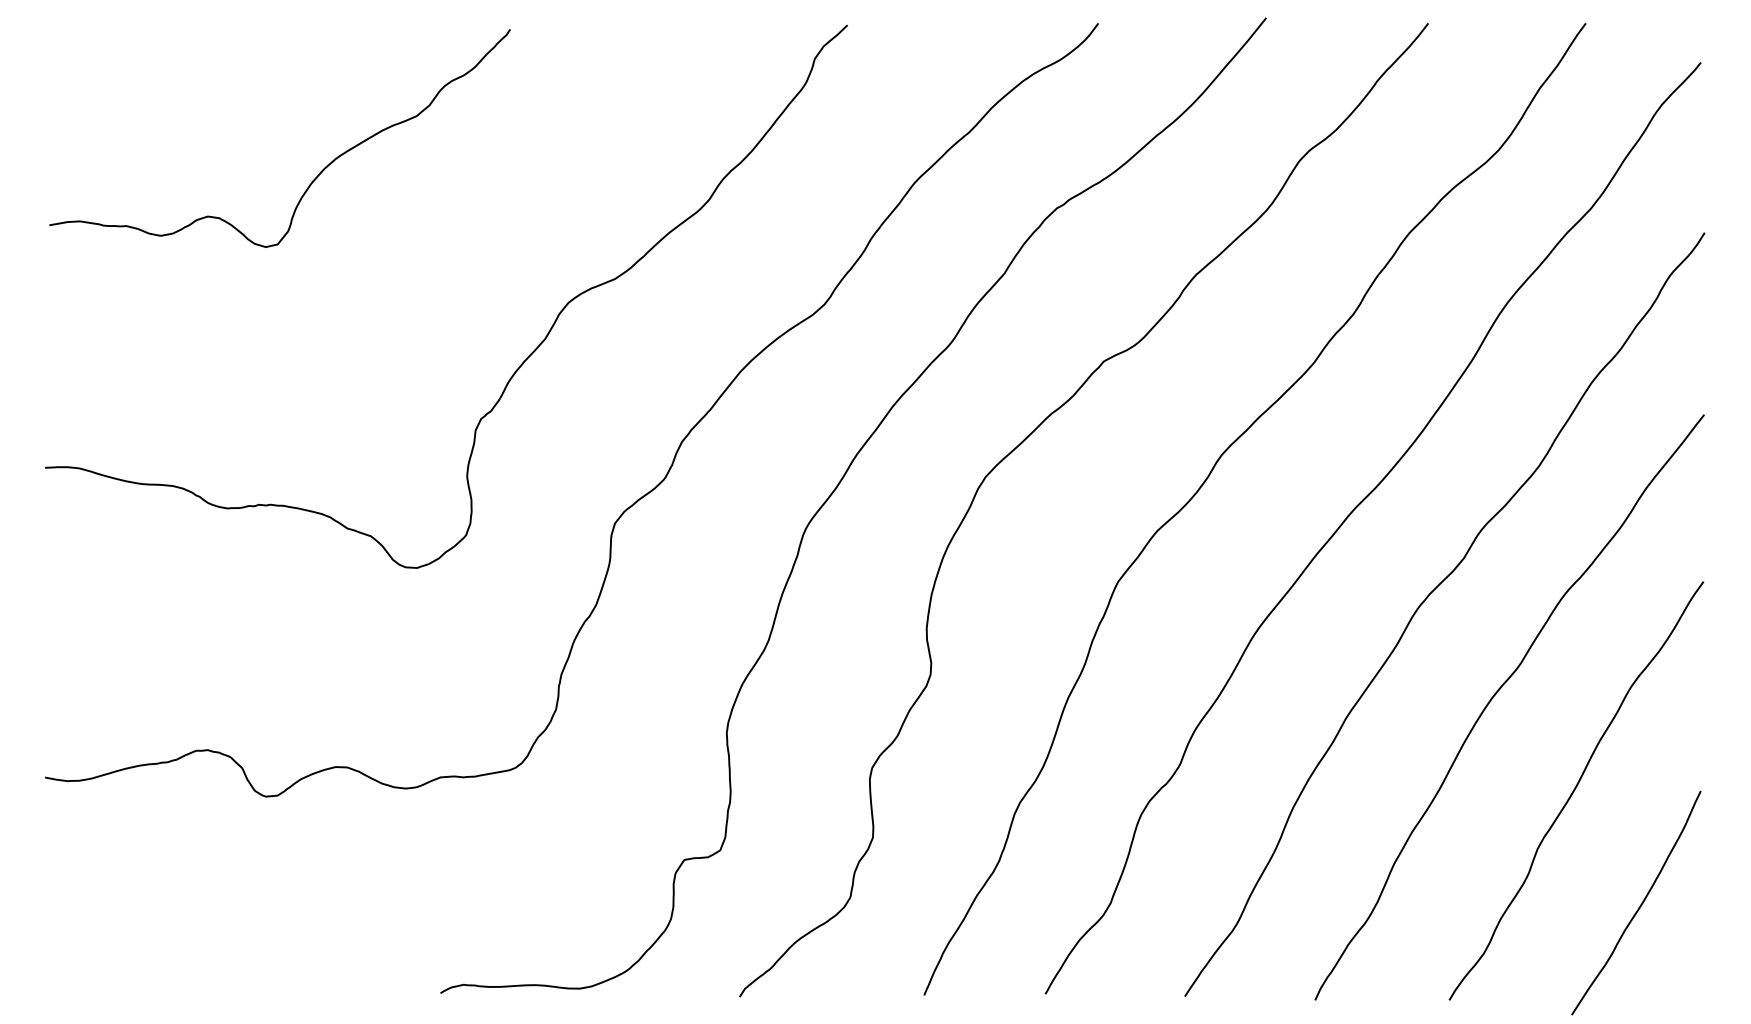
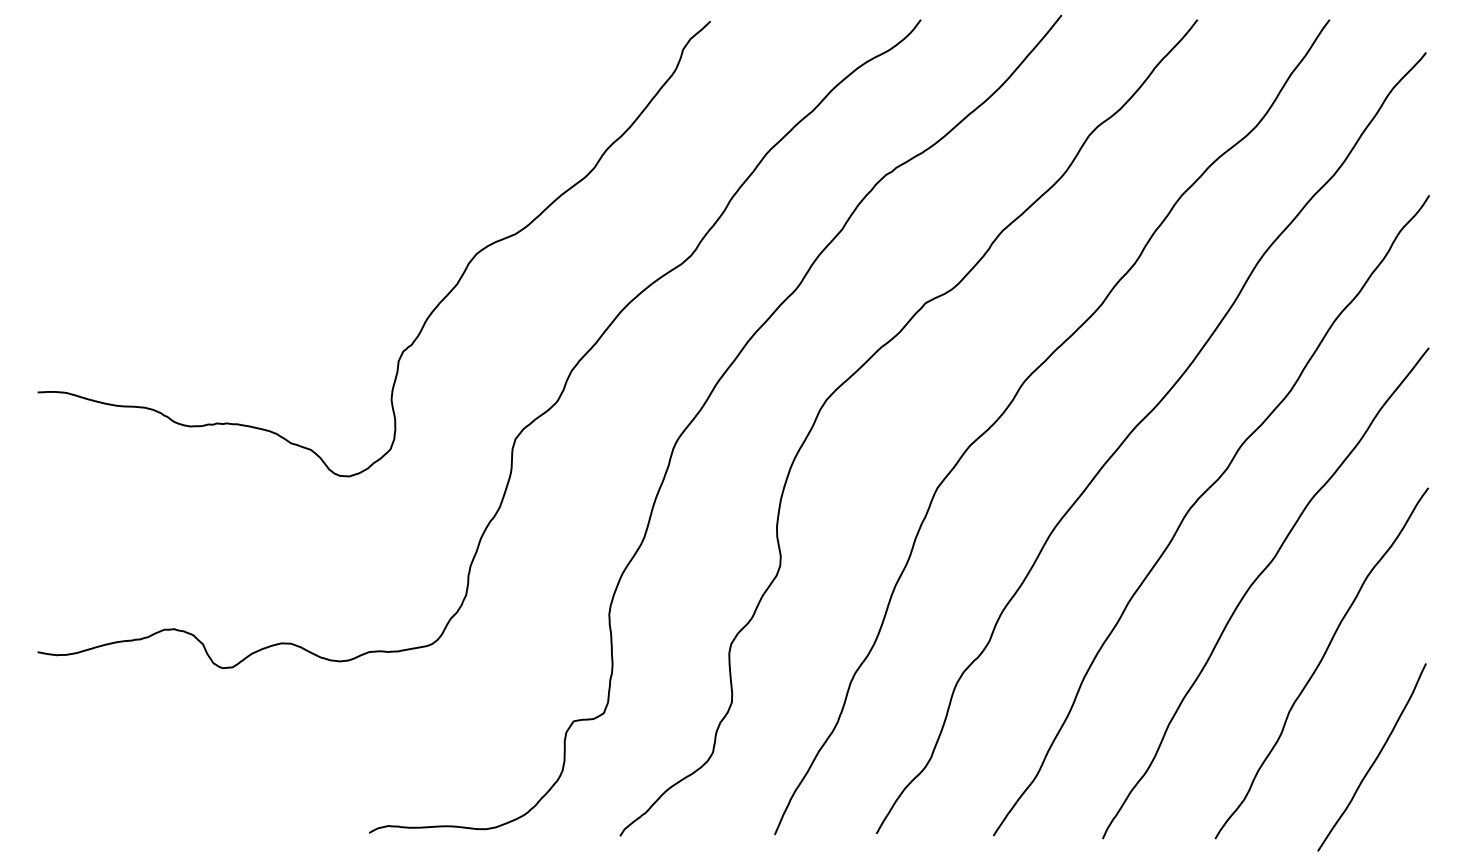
curve: (321, 169) -> (269, 142), removed

